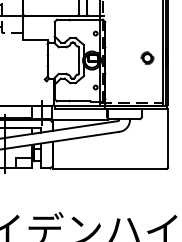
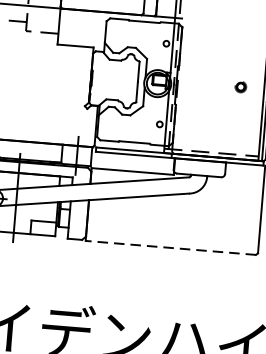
part: (147, 58) -> (240, 87), size x0.6
line: (109, 168) -> (170, 247), solid -> dashed

